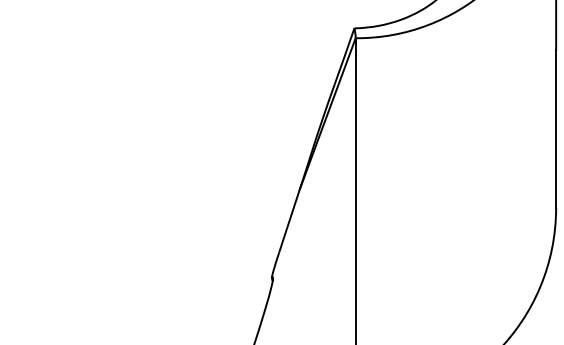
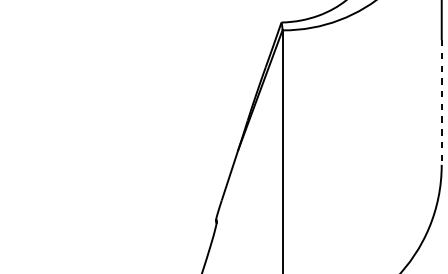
line: (556, 129) -> (442, 102), solid -> dashed

